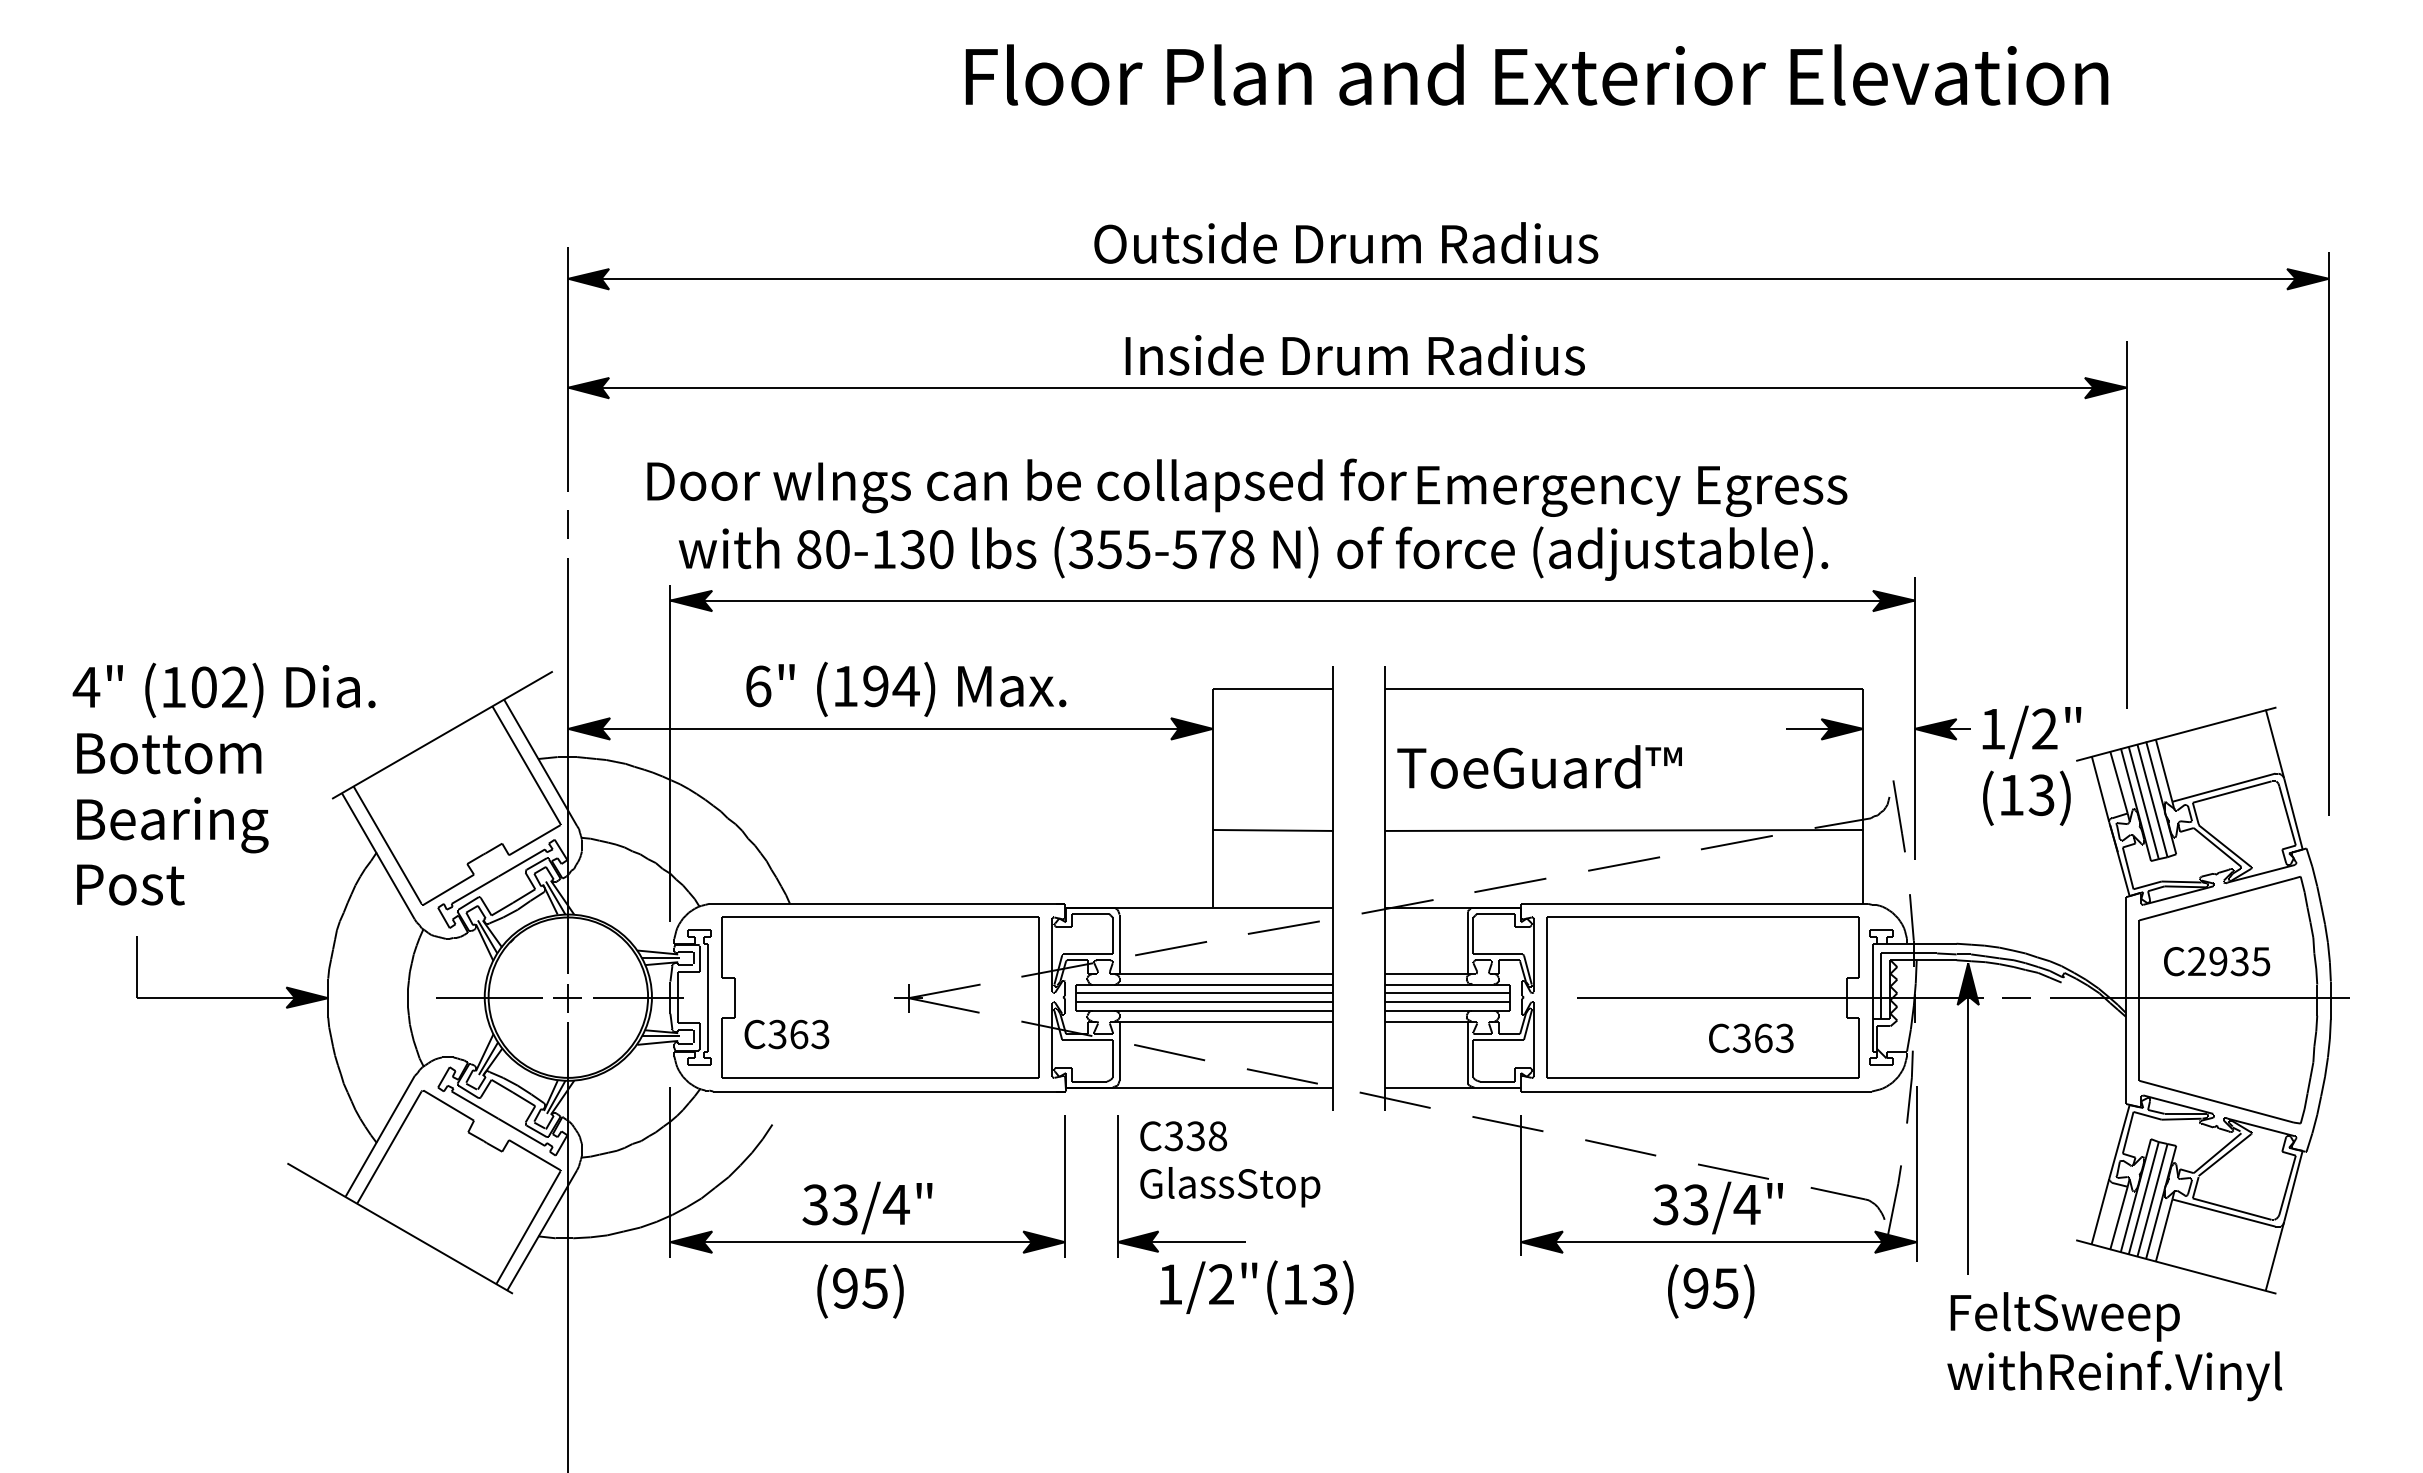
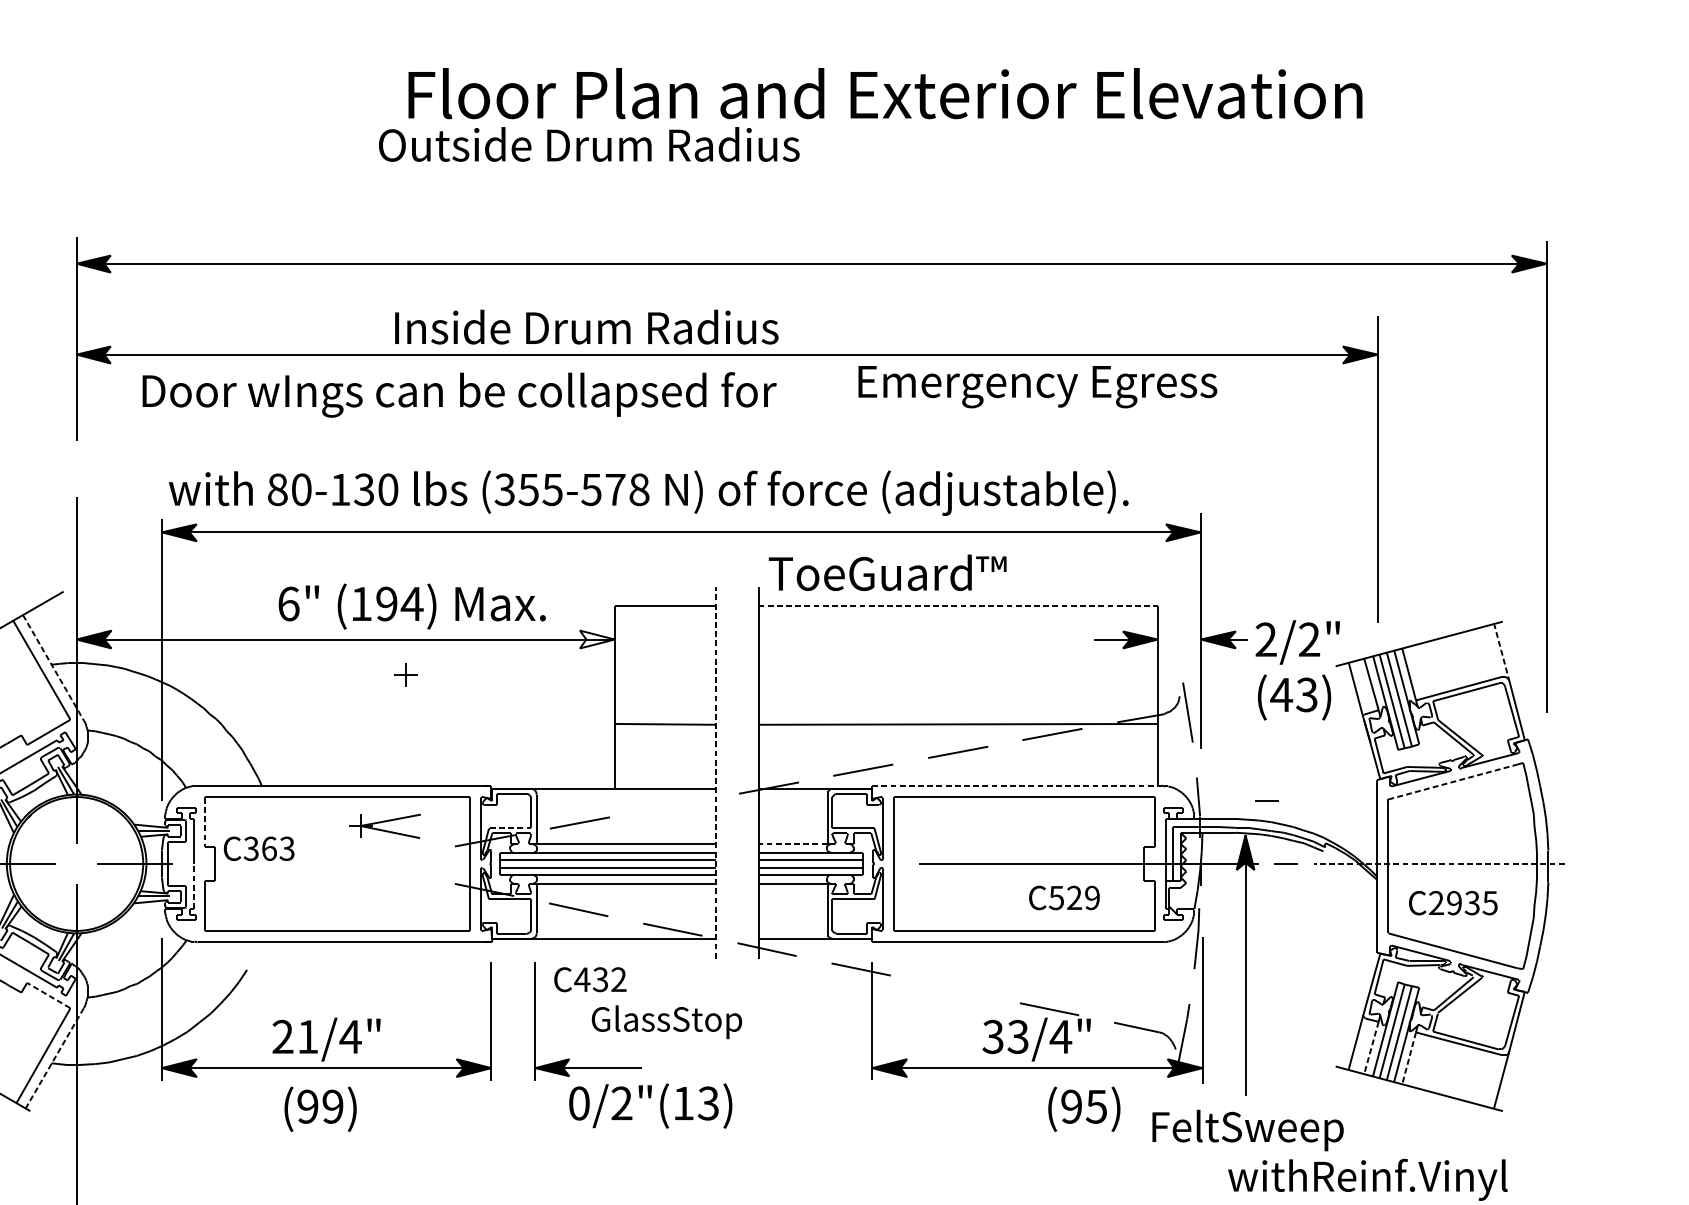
text: (1346, 242) -> (589, 144), moved
text: (1354, 354) -> (586, 326), moved
text: (1026, 485) -> (459, 394), moved
text: (1632, 491) -> (1037, 387), moved
line: (567, 524) -> (75, 468), removed
text: (906, 688) -> (412, 605), moved
line: (1624, 689) -> (958, 606), solid -> dashed
fill: (1191, 728) -> (596, 639), removed
text: (1992, 728) -> (1265, 639), 1/2" -> 2/2"
line: (2274, 743) -> (1501, 651), solid -> dashed
line: (540, 762) -> (53, 667), solid -> dashed
text: (1539, 766) -> (887, 572), moved
text: (2011, 795) -> (1281, 695), (13) -> (43)
line: (1333, 888) -> (715, 772), solid -> dashed
line: (2217, 899) -> (1453, 781), solid -> dashed
line: (1694, 903) -> (1016, 785), solid -> dashed
line: (1993, 921) -> (1266, 800), added
line: (1283, 927) -> (673, 805), removed
line: (721, 948) -> (204, 822), solid -> dashed
line: (1087, 954) -> (510, 827), solid -> dashed
text: (2217, 961) -> (1453, 903), moved
line: (1425, 973) -> (792, 843), solid -> dashed
part: (567, 998) -> (405, 675), moved
part: (937, 998) -> (384, 826), moved
line: (2199, 998) -> (1438, 864), solid -> dashed
line: (708, 1023) -> (193, 885), solid -> dashed
text: (786, 1034) -> (258, 848), moved
text: (1763, 1038) -> (1074, 898), C363 -> C529
text: (1195, 1136) -> (600, 979), C338 -> C432
line: (1620, 1147) -> (955, 989), removed
line: (534, 1155) -> (48, 995), solid -> dashed
text: (1230, 1187) -> (667, 1022), moved
text: (829, 1204) -> (294, 1036), 33/4" -> 21/4"
line: (2118, 1218) -> (1371, 1048), solid -> dashed
line: (542, 1230) -> (55, 1058), solid -> dashed
line: (2164, 1231) -> (1409, 1059), solid -> dashed
text: (1170, 1284) -> (579, 1103), 1/2"(13) -> 0/2"(13)
text: (874, 1288) -> (332, 1106), (95) -> (99)
text: (1711, 1291) -> (1084, 1109), moved
text: (2064, 1316) -> (1247, 1130), moved

